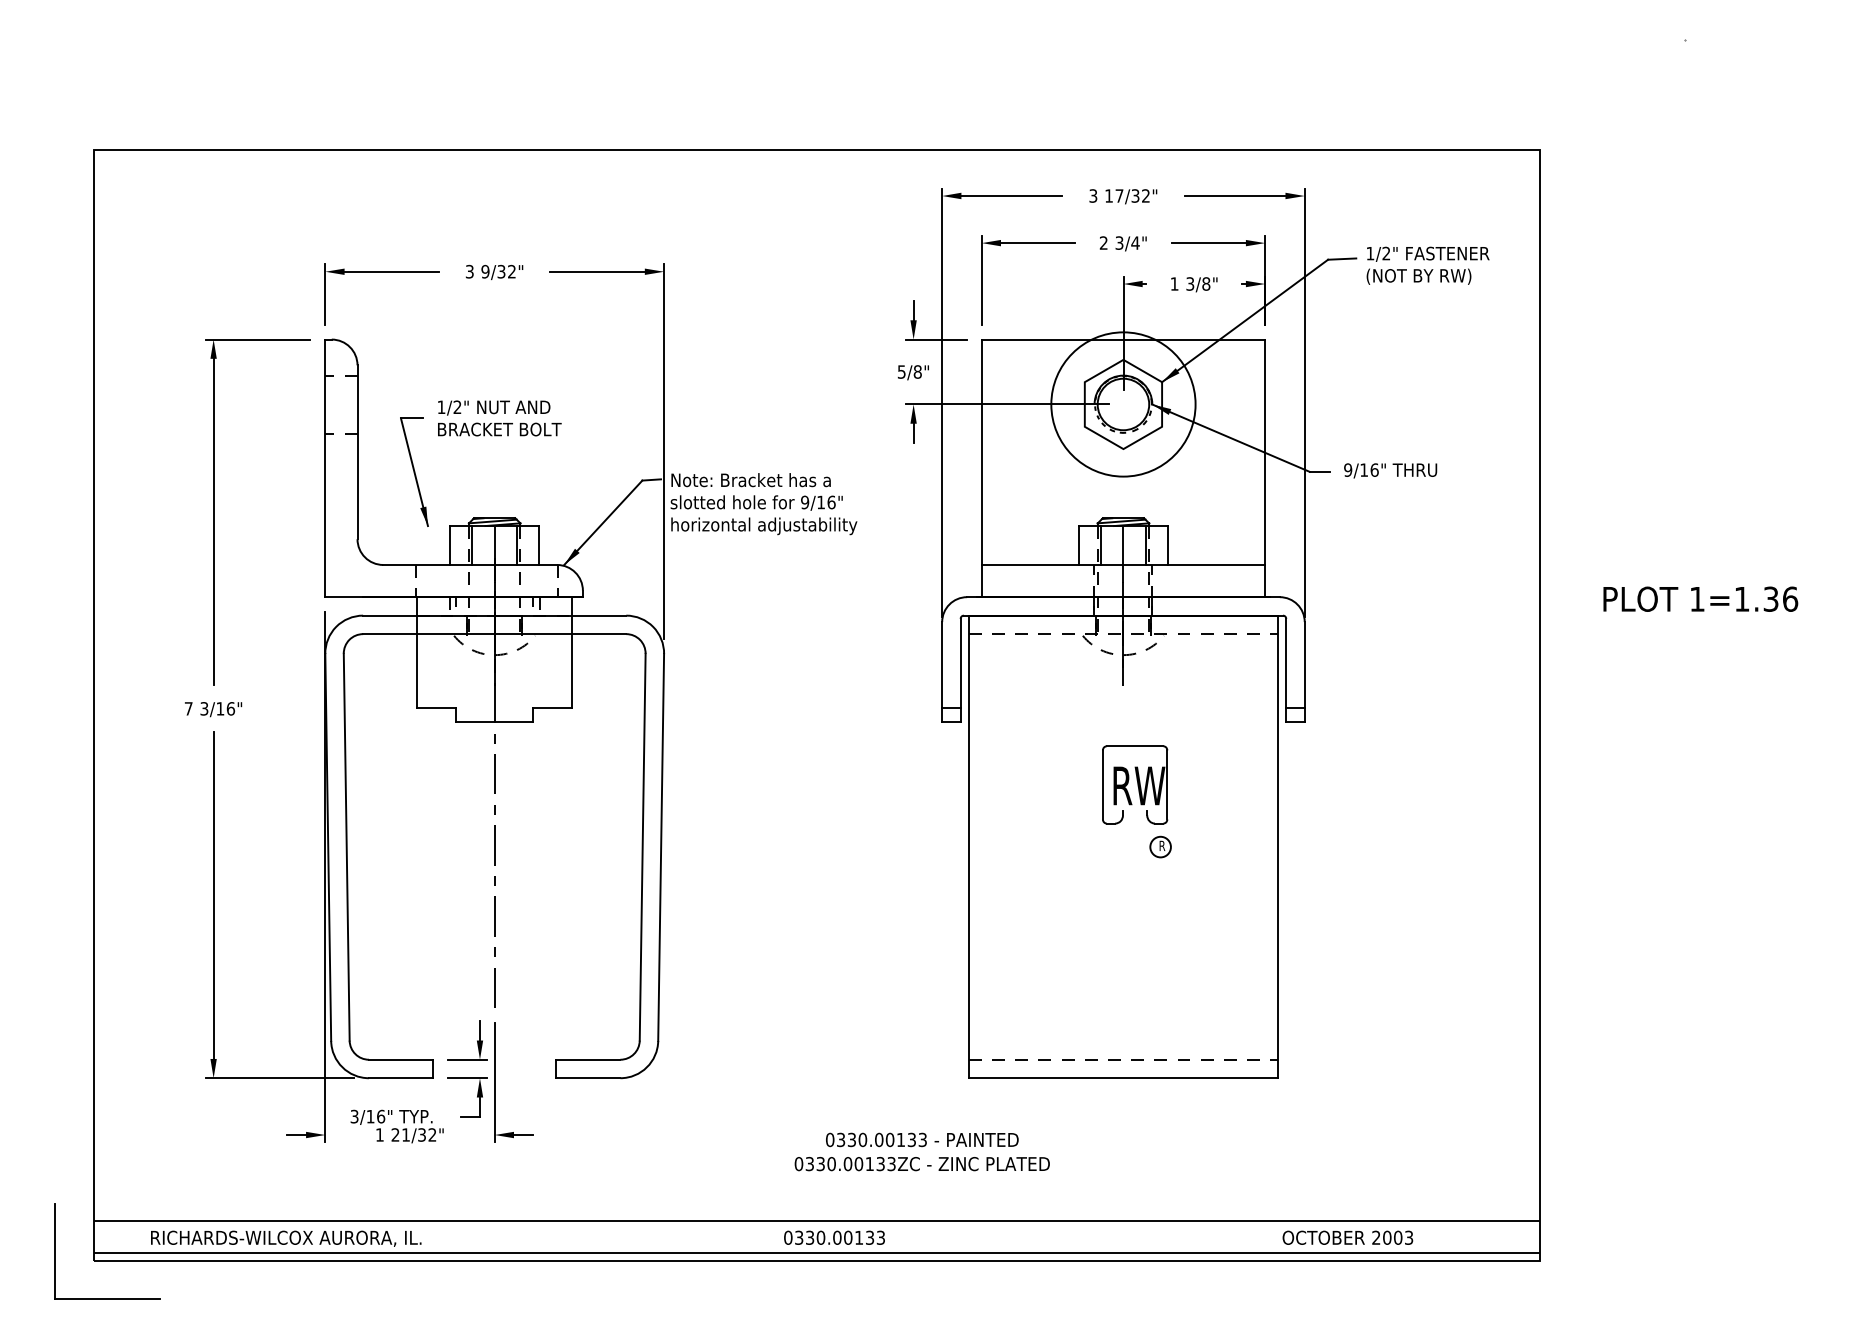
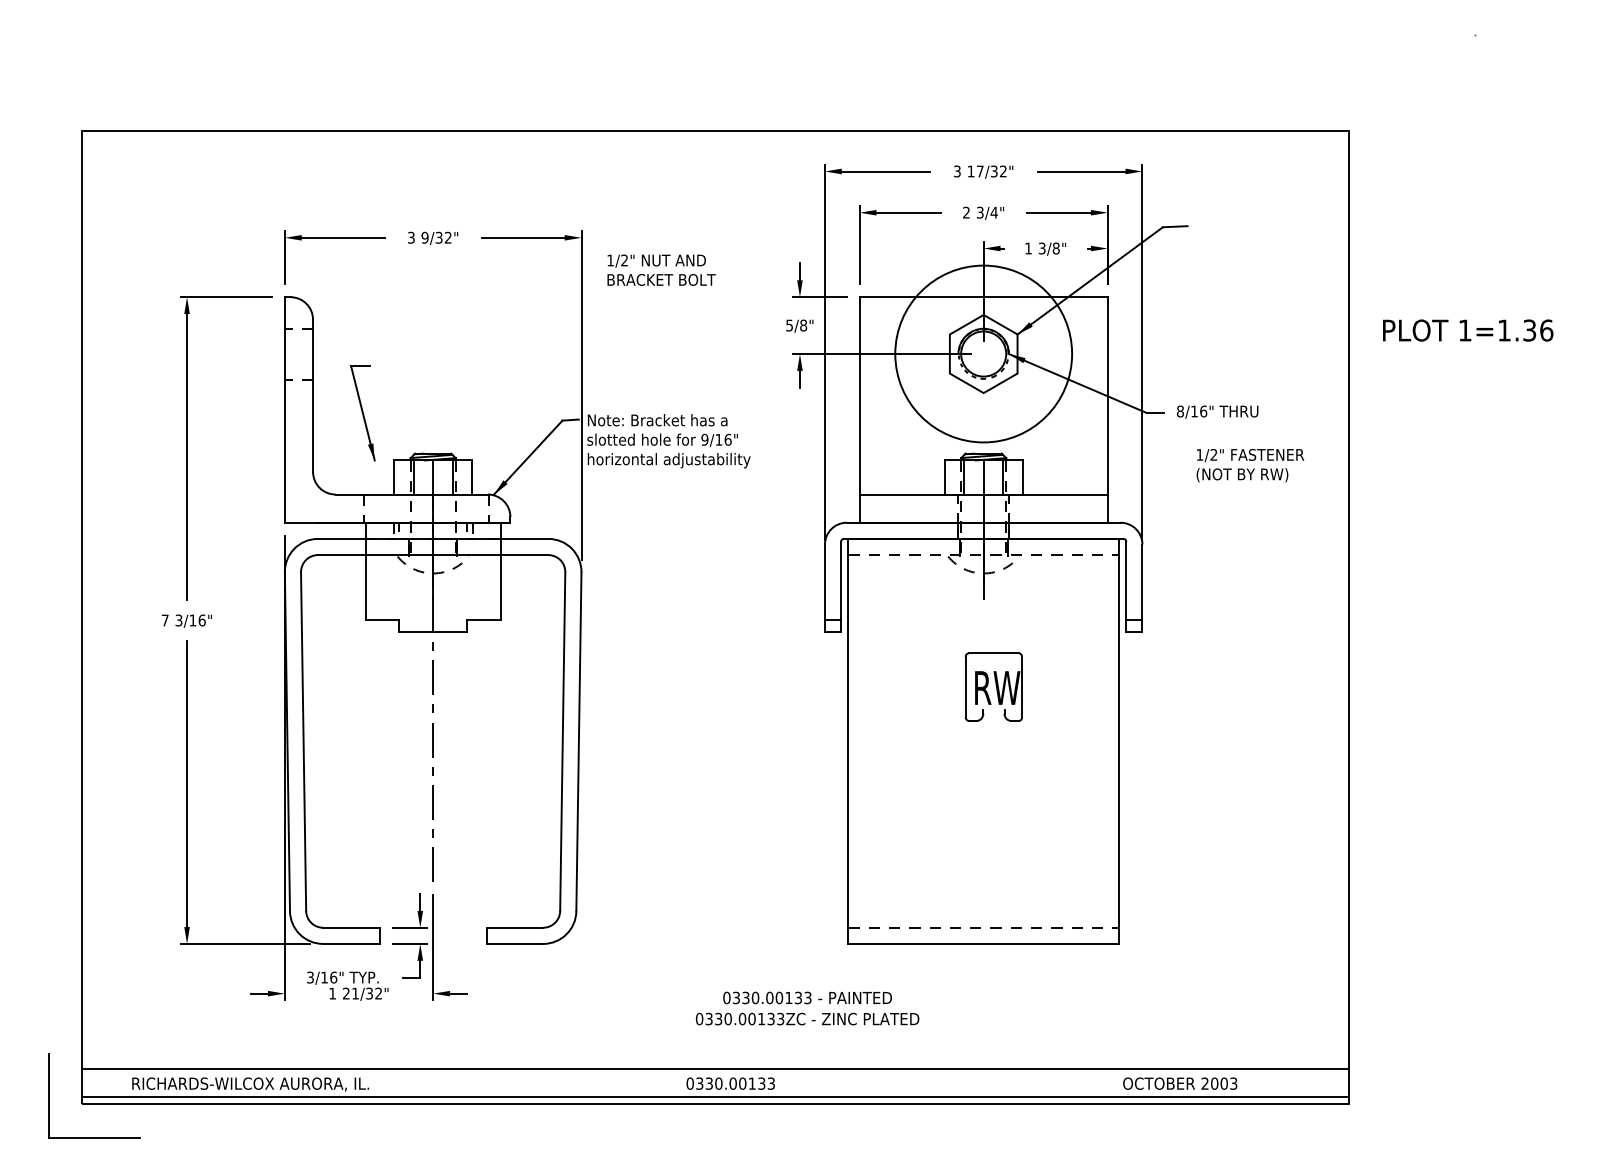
text: (1428, 265) -> (1250, 465), moved
circle: (1123, 403) -> (983, 353), size x1.4
text: (499, 417) -> (661, 269), moved
text: (1347, 470) -> (1179, 411), 9/16" -> 8/16"
text: (1701, 599) -> (1468, 330), moved
part: (1160, 847) -> (1016, 741), removed

